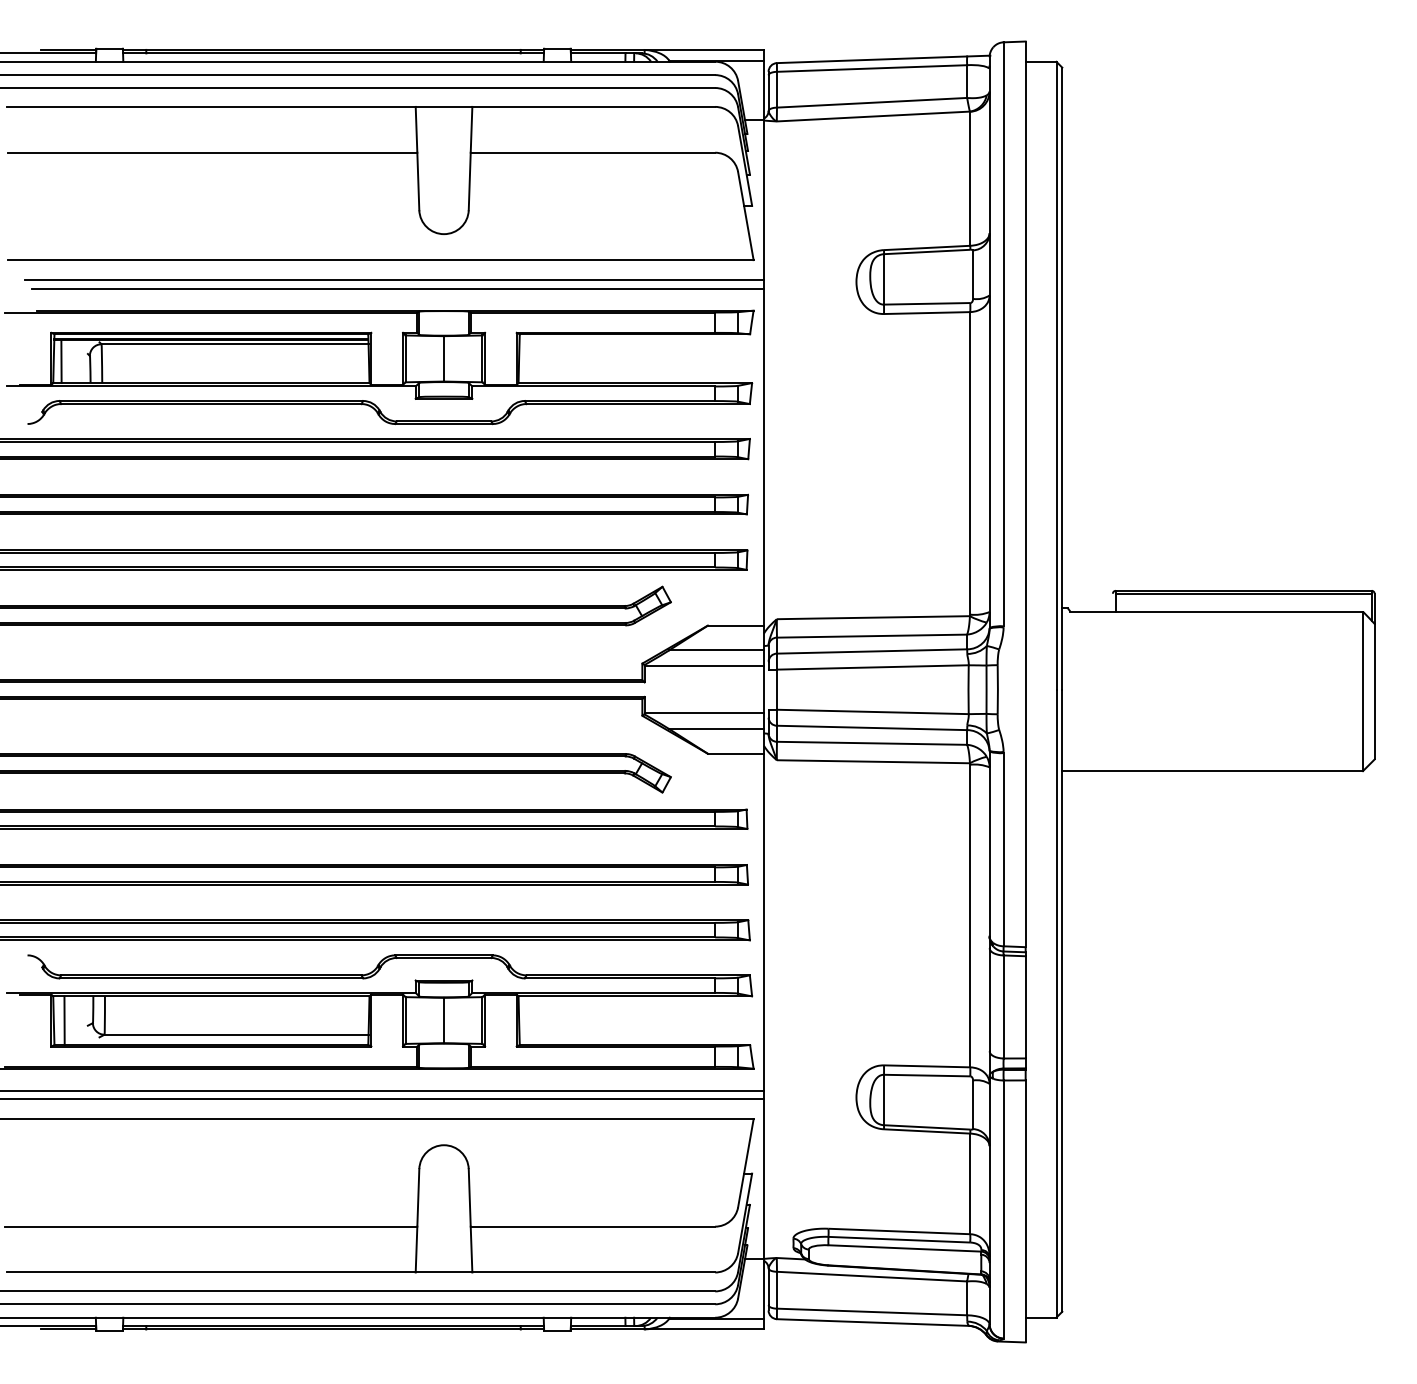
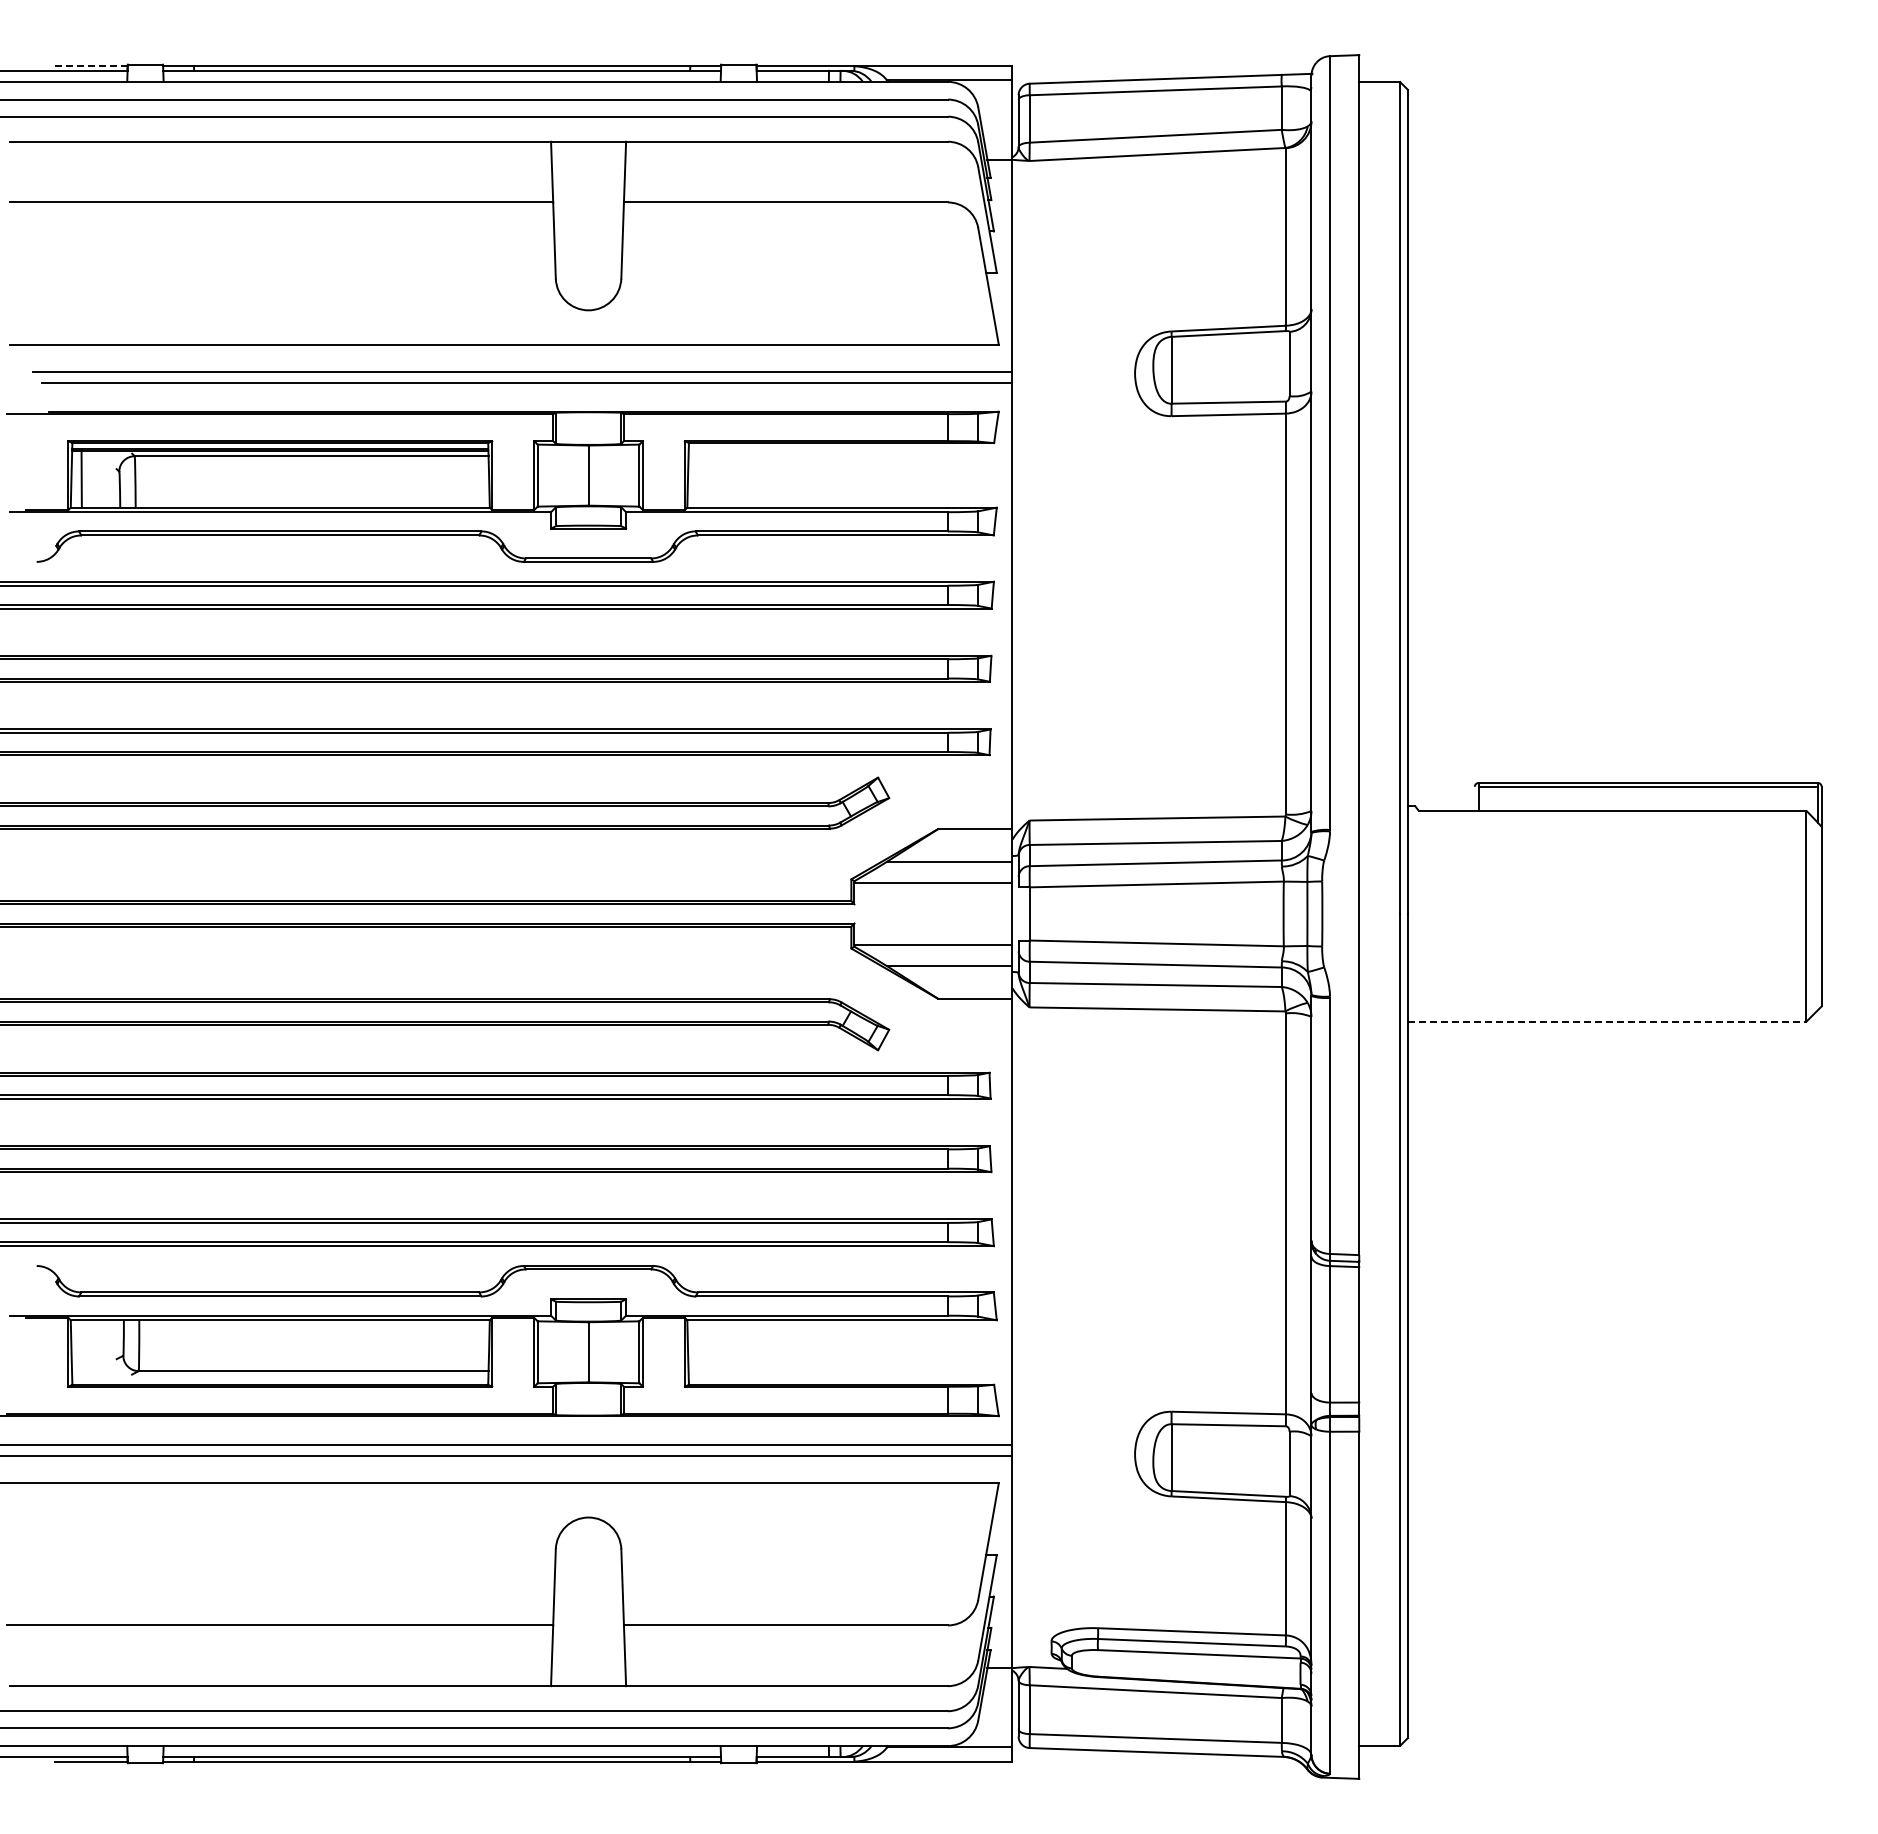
line: (68, 50) -> (91, 66), solid -> dashed
line: (1213, 770) -> (1607, 1021), solid -> dashed
line: (64, 1020) -> (85, 1352), removed

